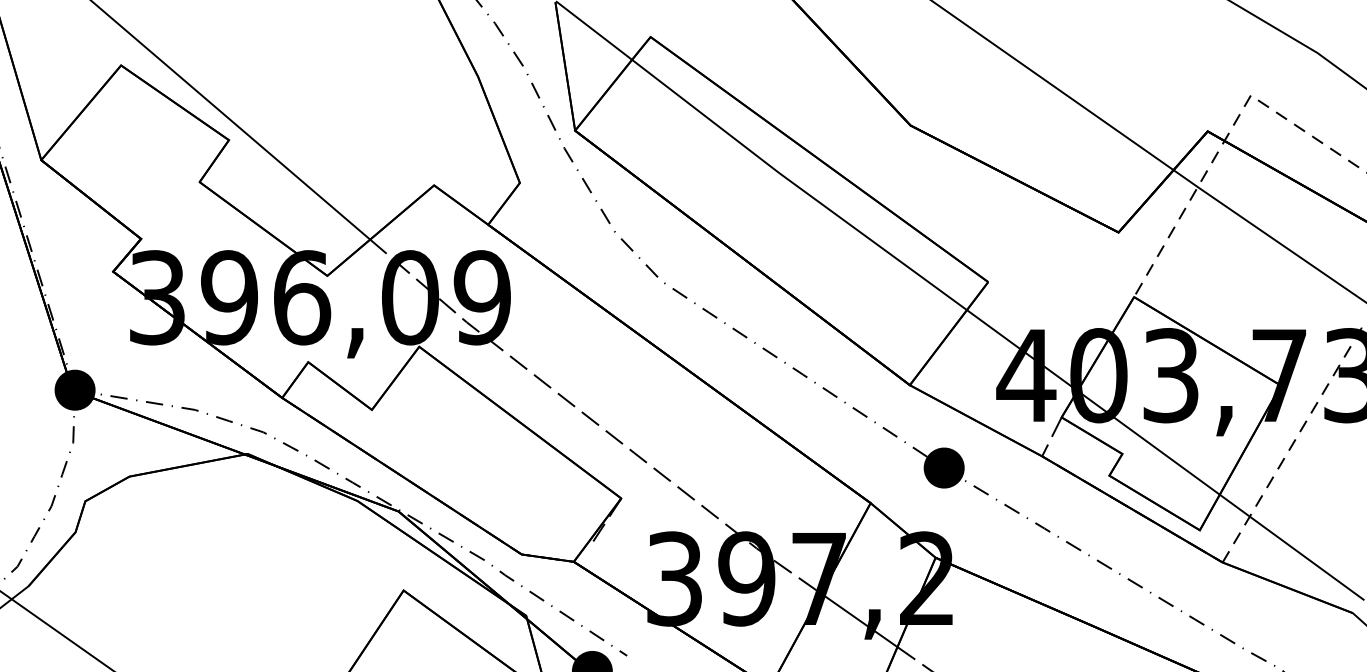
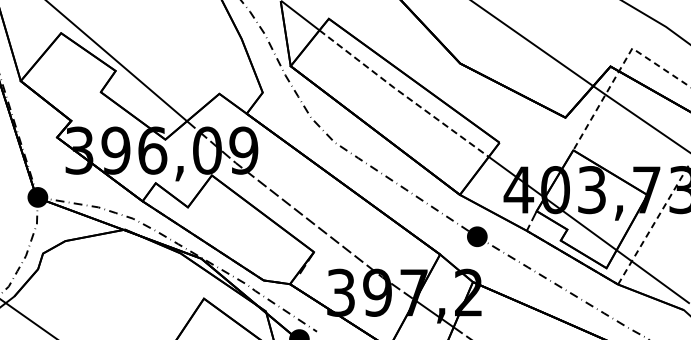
line: (798, 186) -> (403, 94), solid -> dashed

